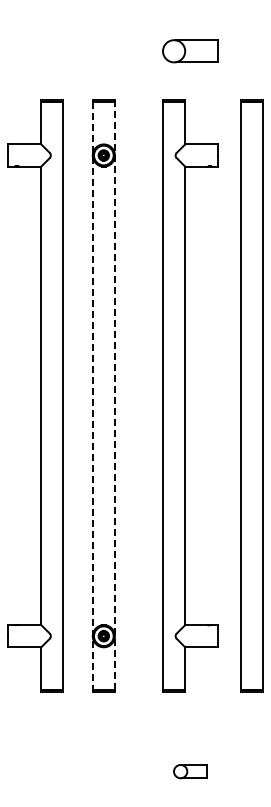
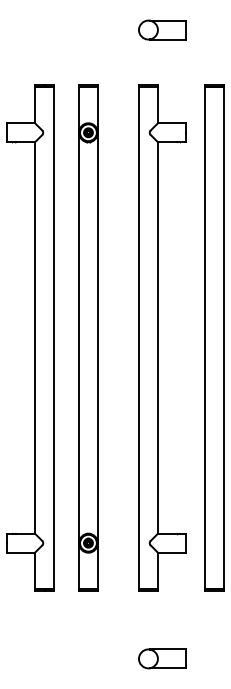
part: (190, 51) -> (162, 30), moved
line: (92, 395) -> (78, 337), dashed -> solid
line: (114, 395) -> (97, 337), dashed -> solid
part: (190, 771) -> (162, 658), size x1.67

